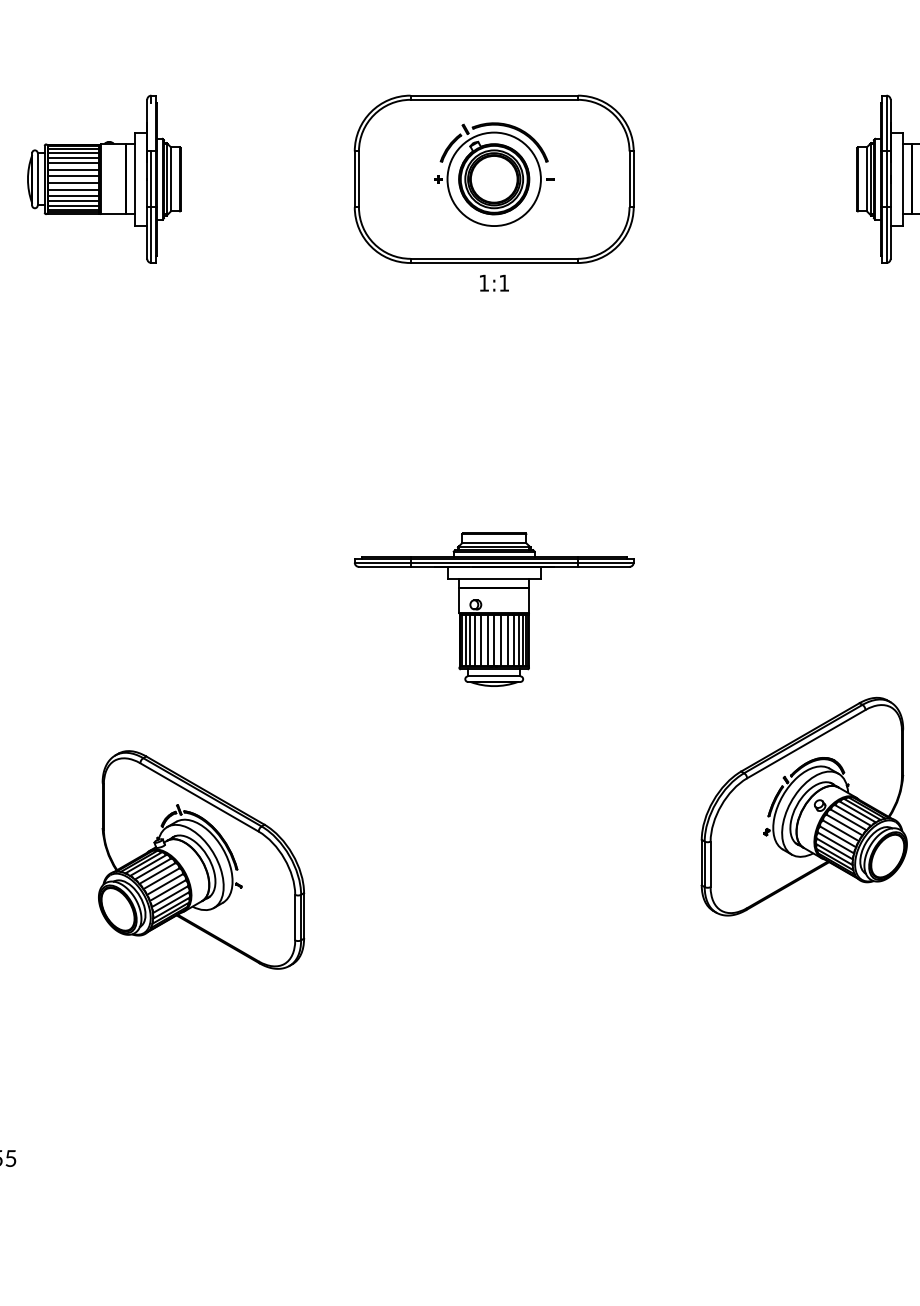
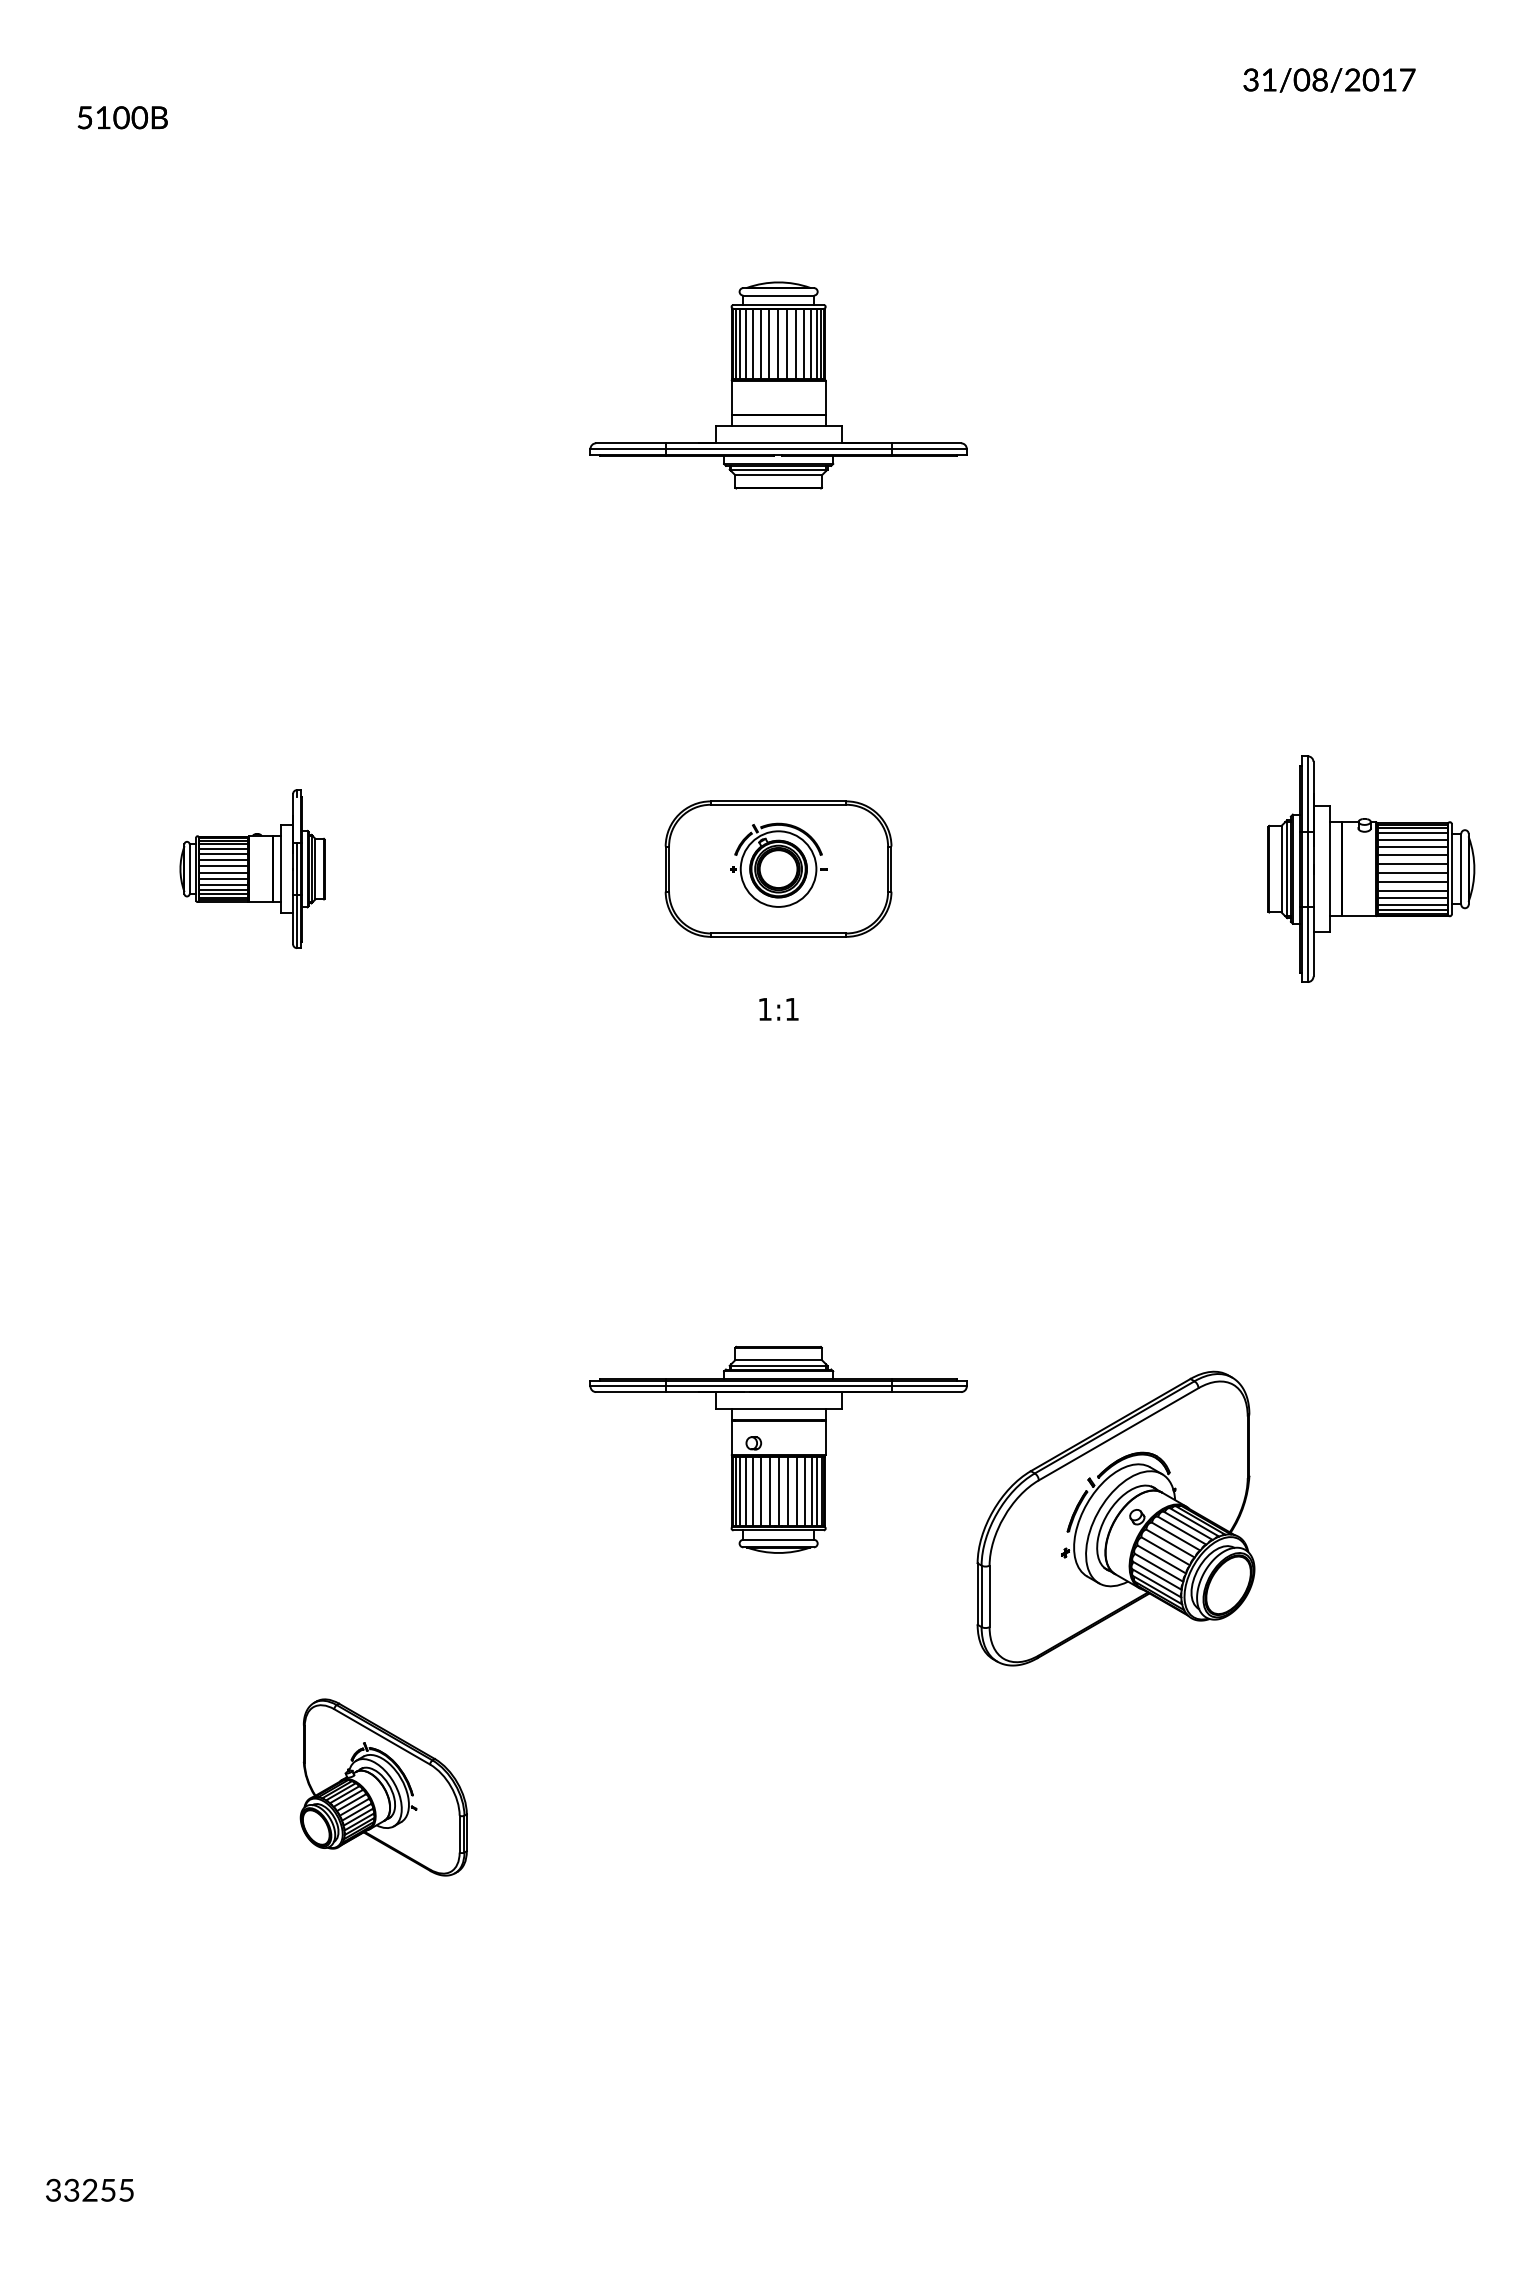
part: (104, 178) -> (252, 868), size x0.7
part: (494, 178) -> (778, 868), size x0.6
part: (803, 806) -> (1115, 1518), moved
part: (201, 859) -> (383, 1787), size x0.6

